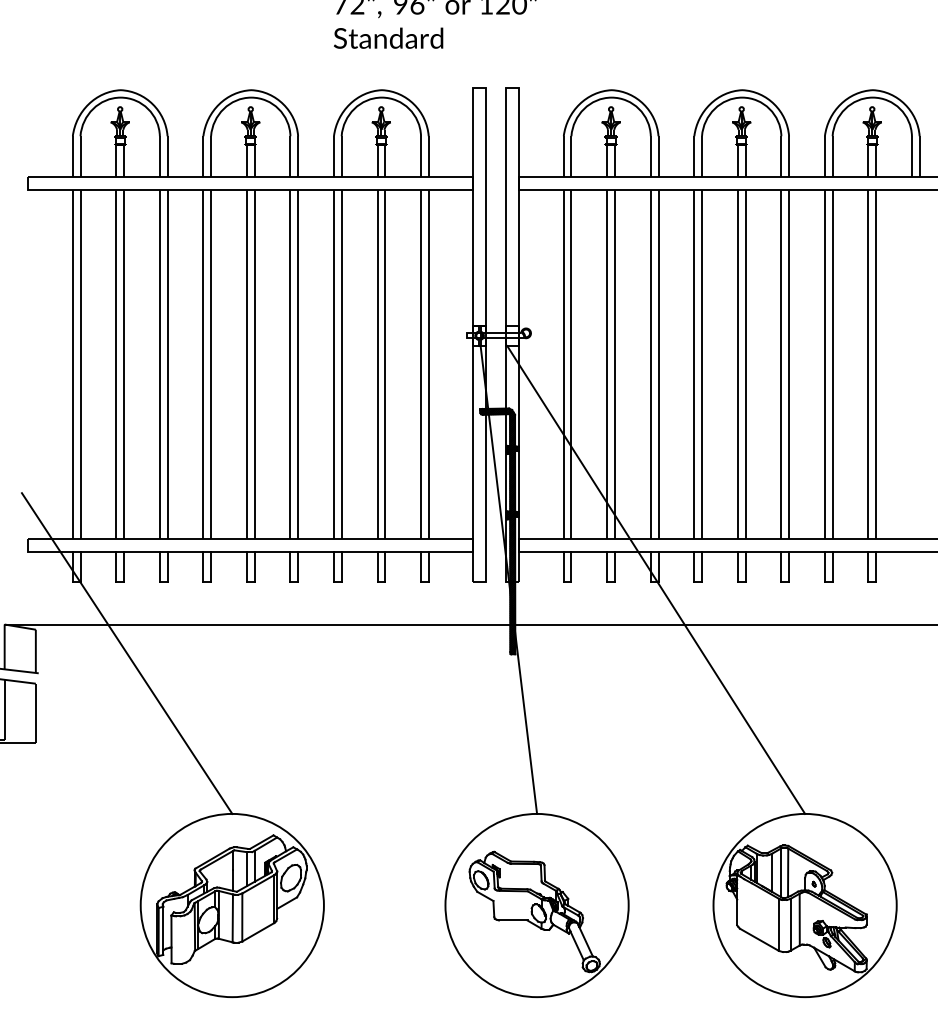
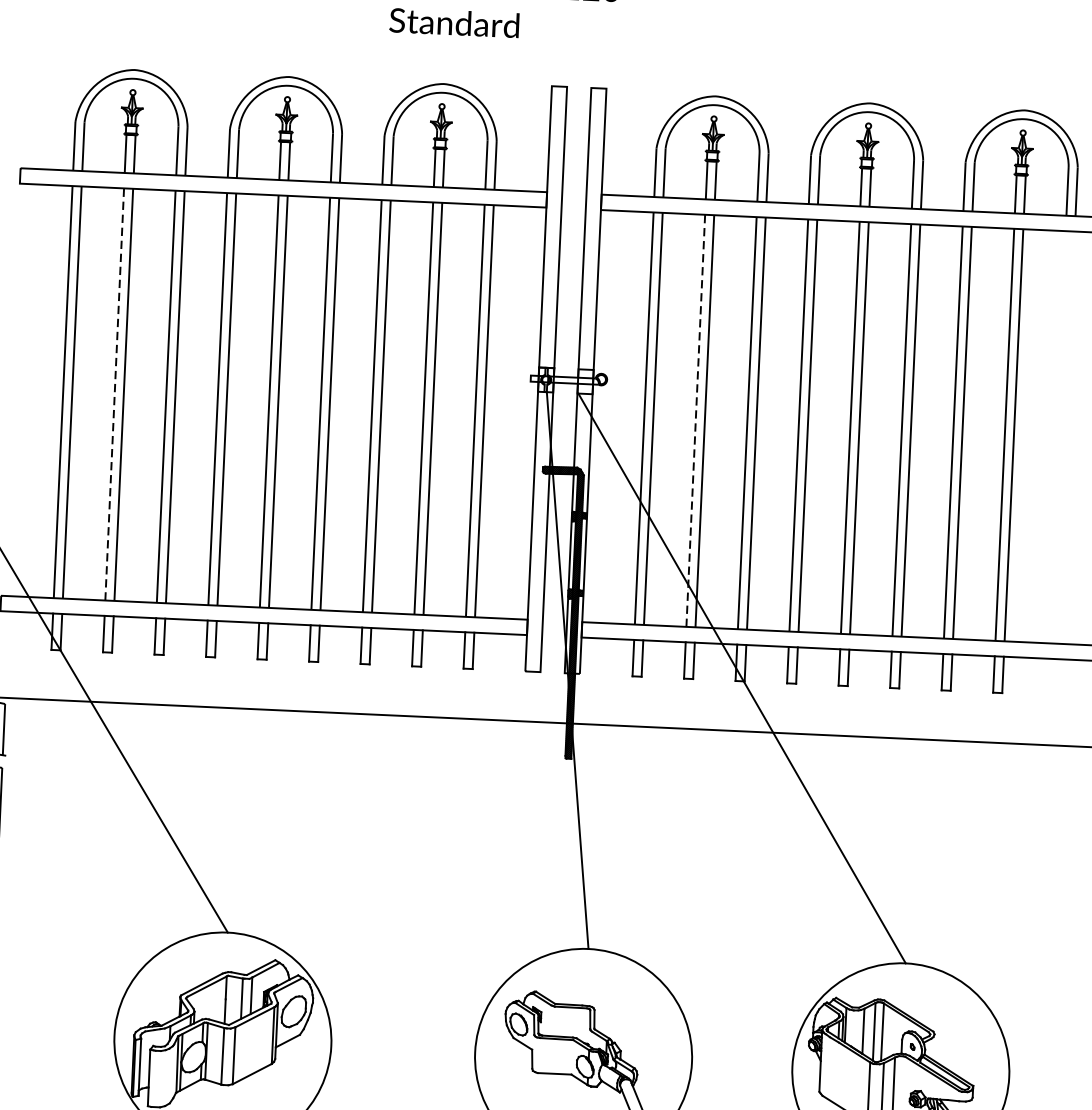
line: (116, 364) -> (114, 394), solid -> dashed
line: (607, 364) -> (696, 420), solid -> dashed

